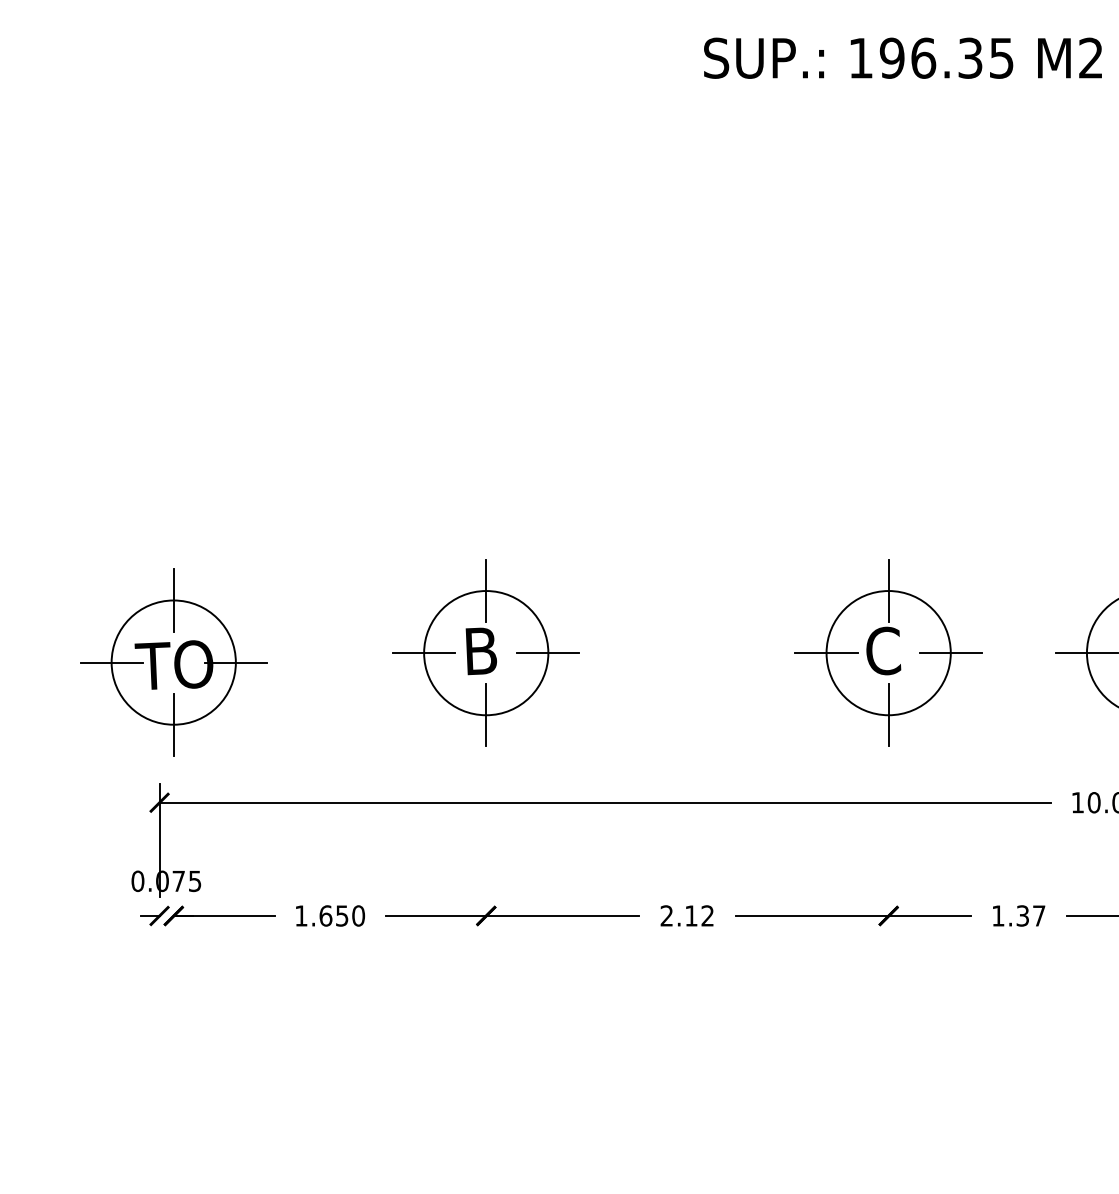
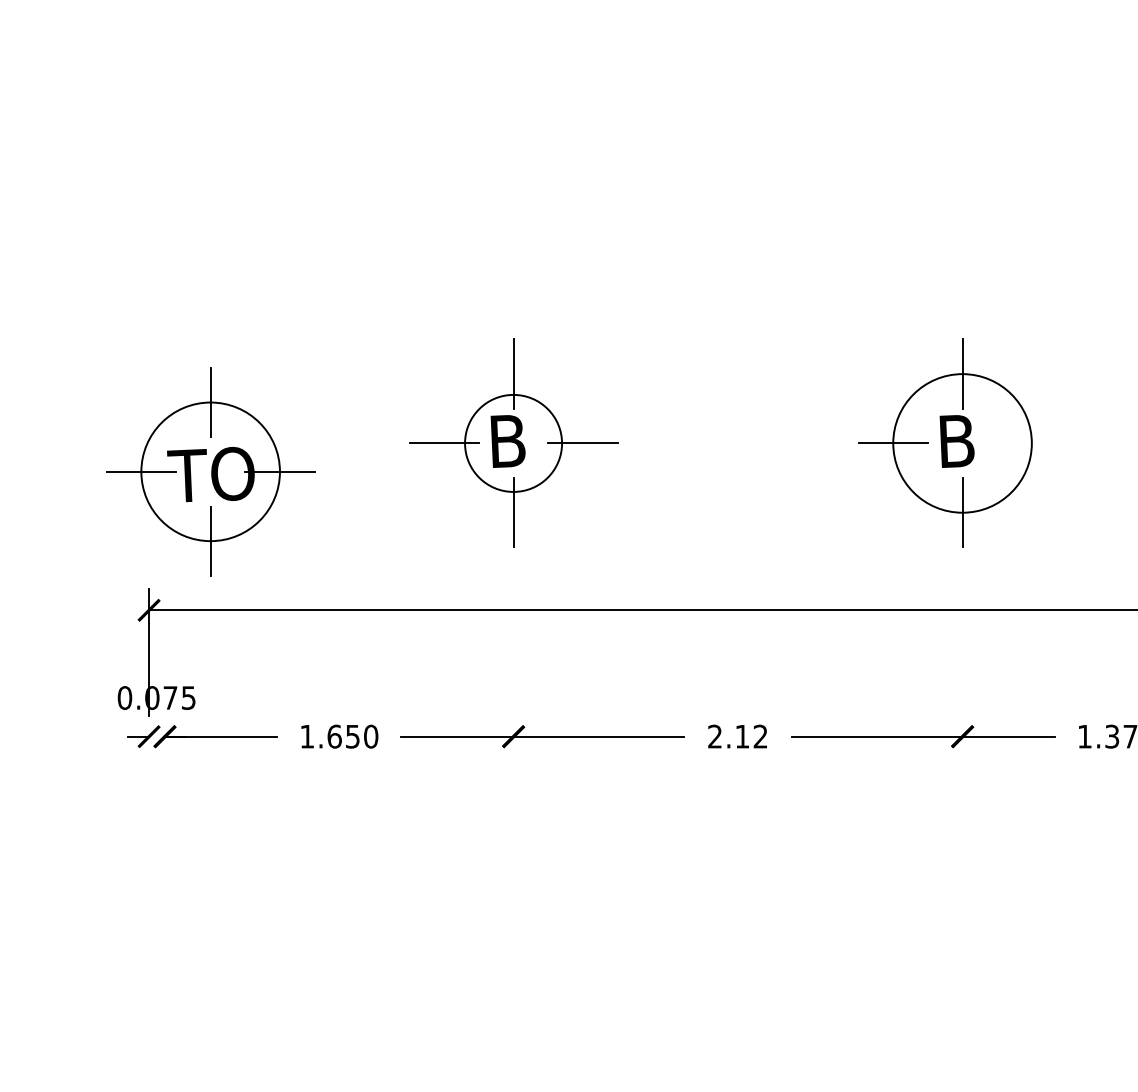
text: (883, 650) -> (956, 440), C -> B
circle: (486, 653) -> (513, 443), size x0.7
line: (950, 653) -> (1031, 443), removed
part: (173, 662) -> (210, 471), moved

